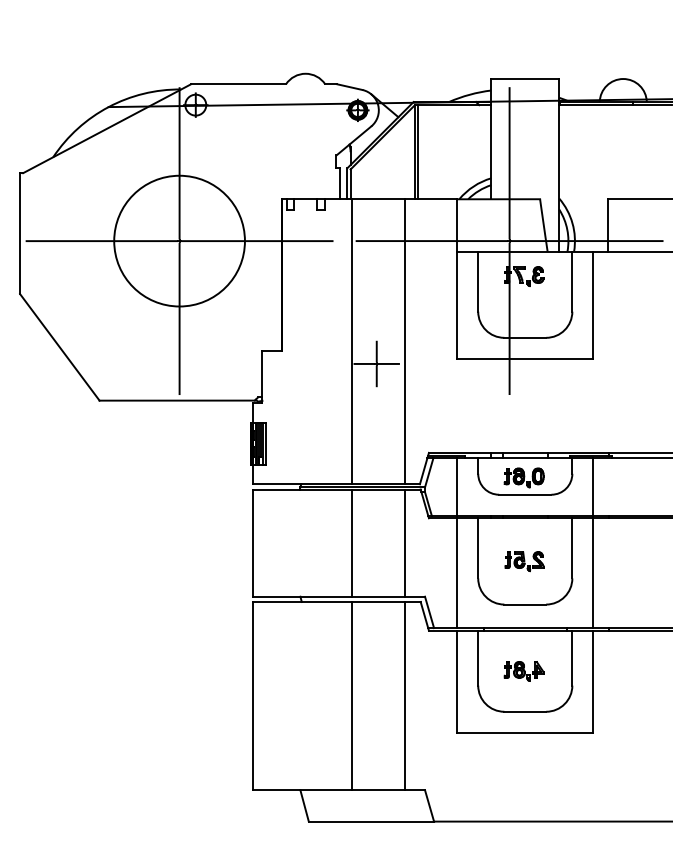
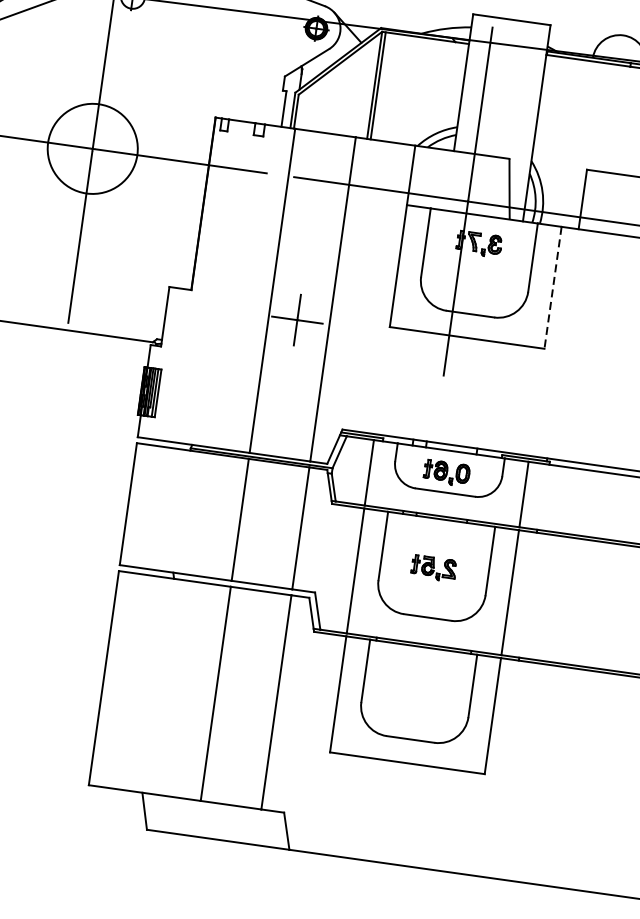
circle: (179, 240) -> (92, 148), size x0.6
line: (593, 305) -> (553, 288), solid -> dashed
part: (523, 671) -> (415, 693), removed

